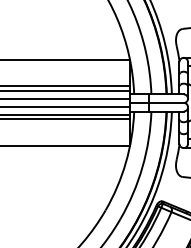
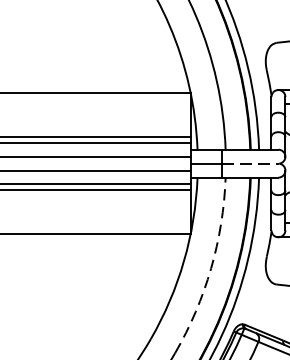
line: (167, 102) -> (251, 162), solid -> dashed
arc: (142, 167) -> (211, 269), solid -> dashed

